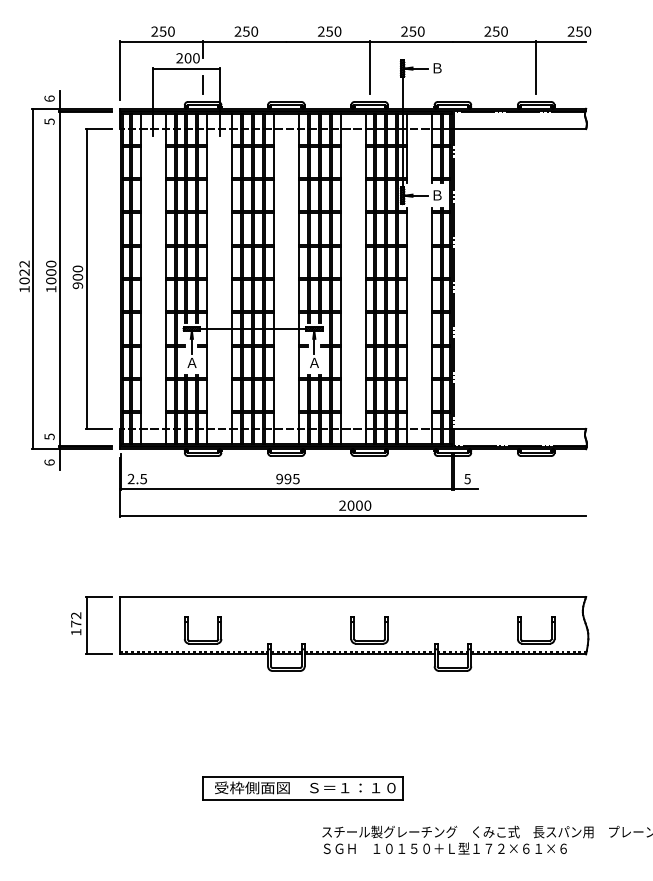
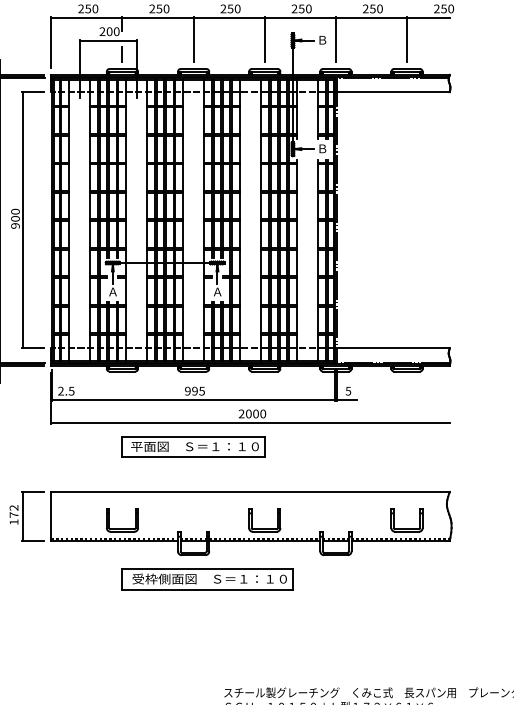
line: (286, 66) -> (193, 38), added
line: (452, 66) -> (335, 38), added
part: (286, 544) -> (193, 447), added
part: (302, 788) -> (207, 579), moved

